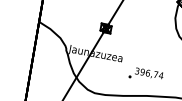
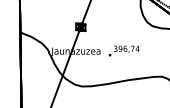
text: (145, 74) -> (123, 50), moved

